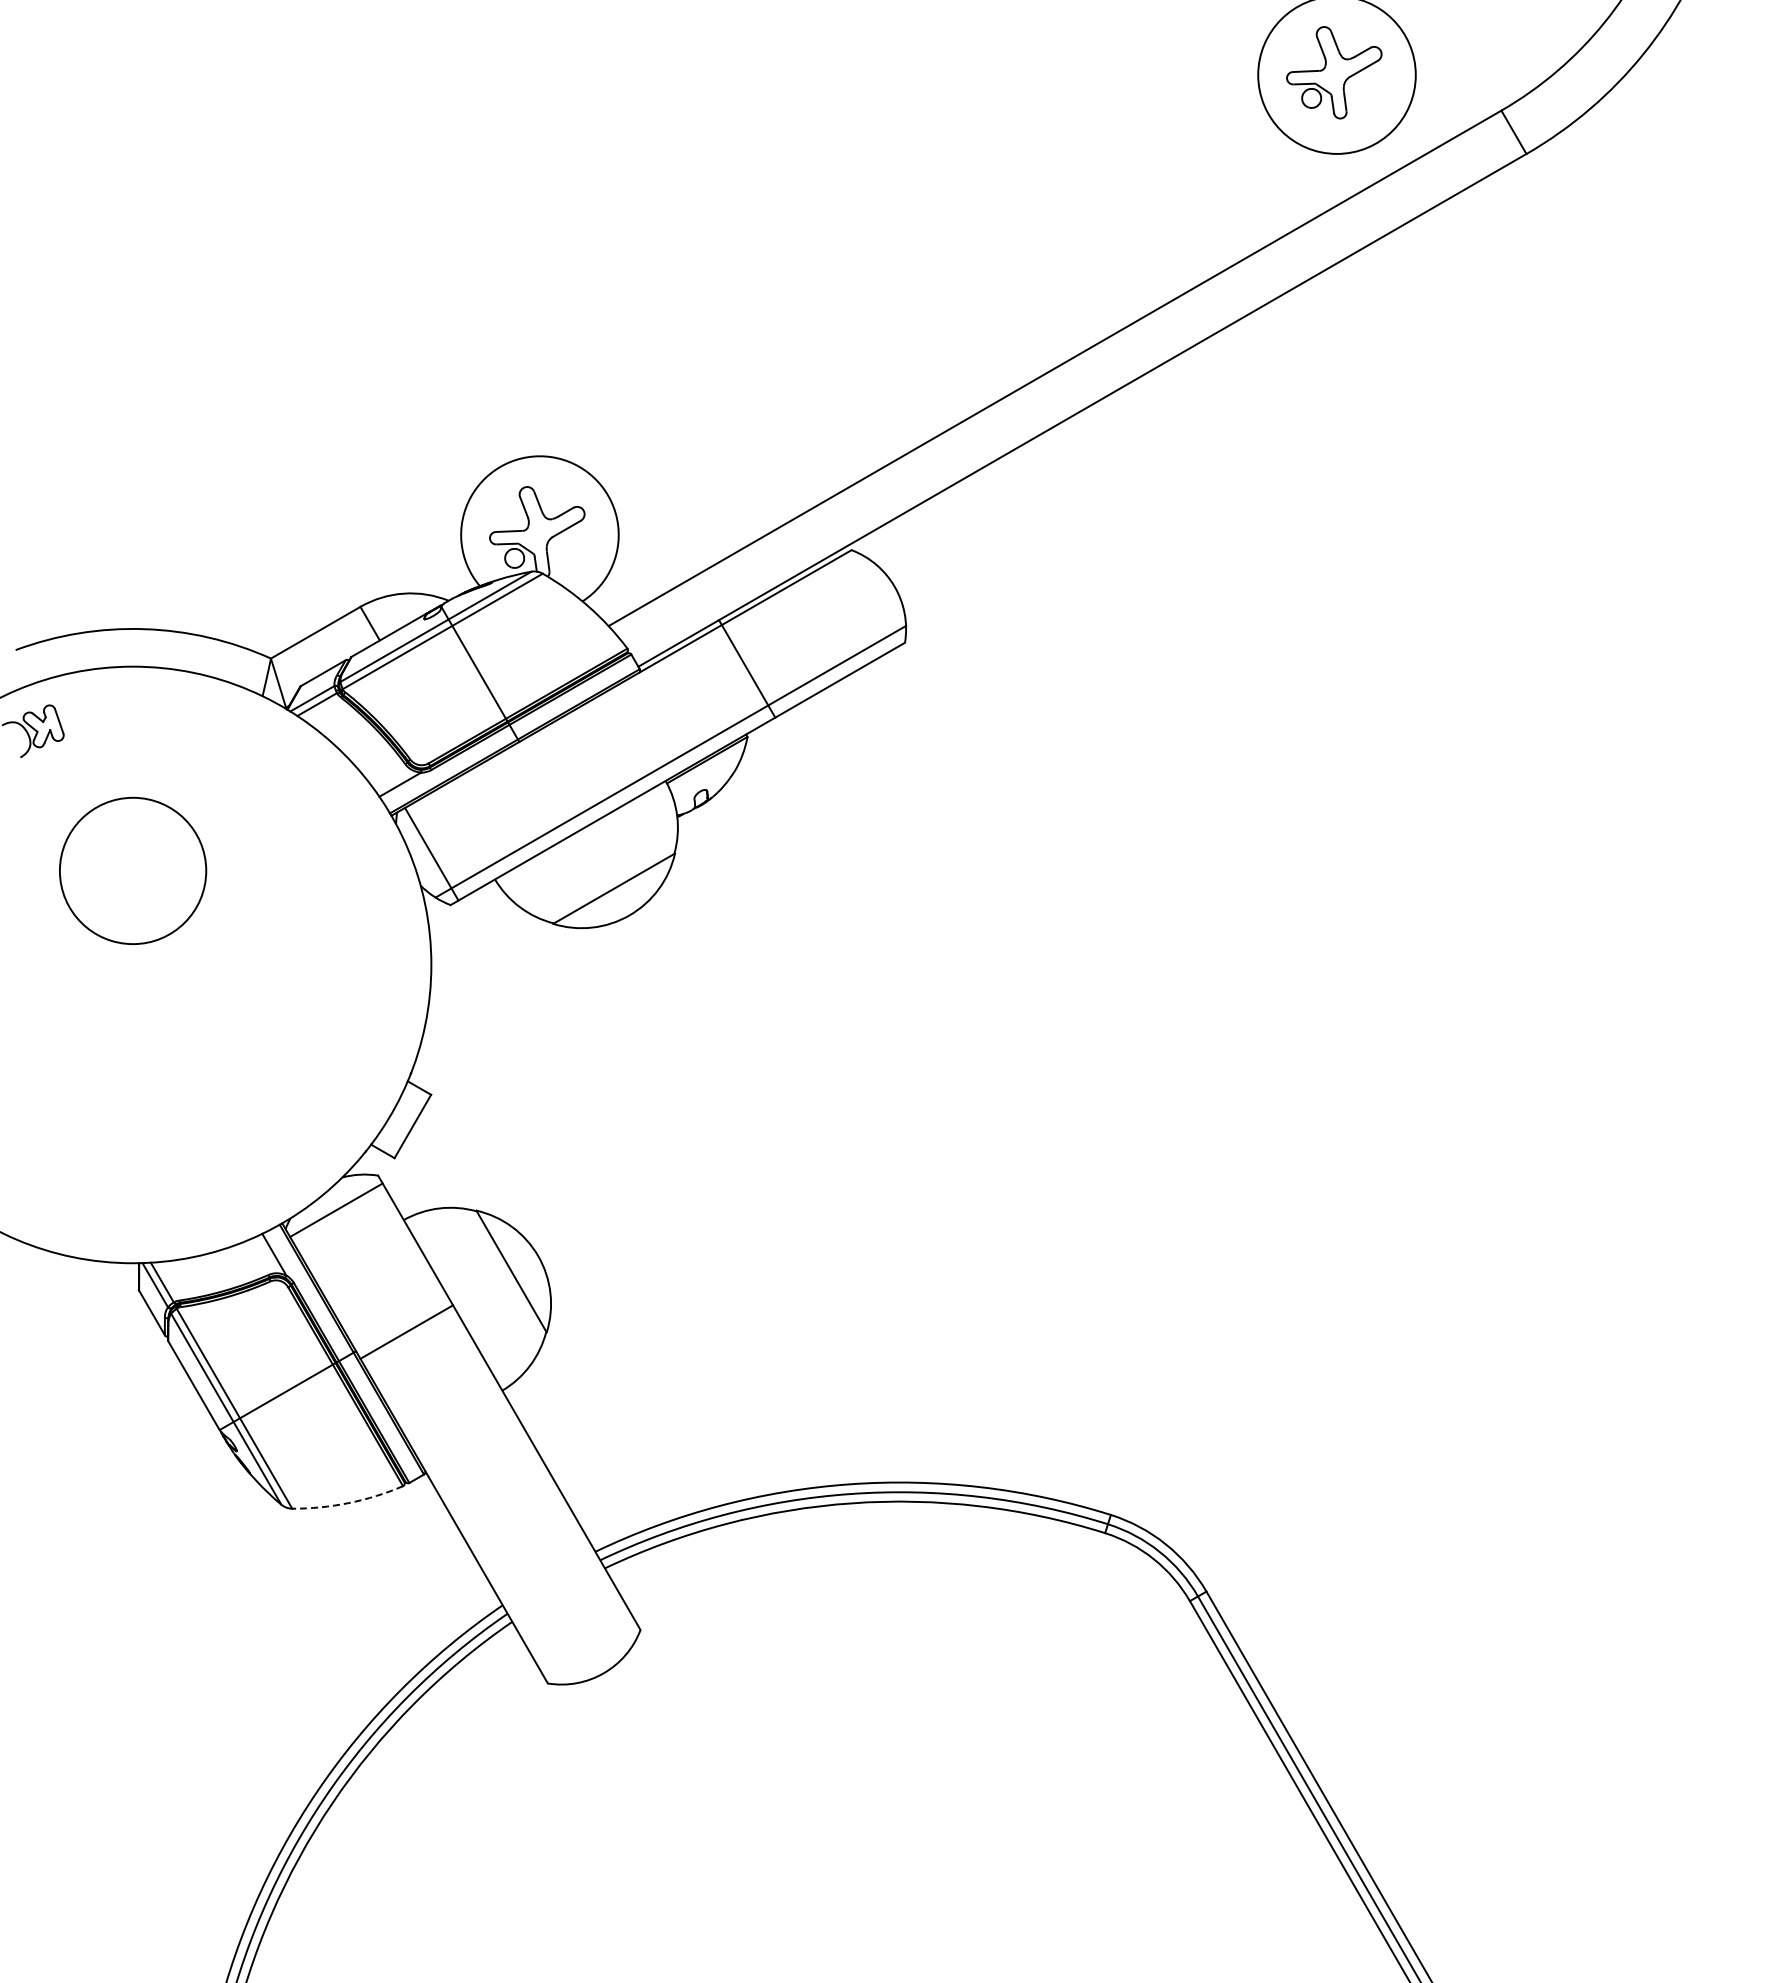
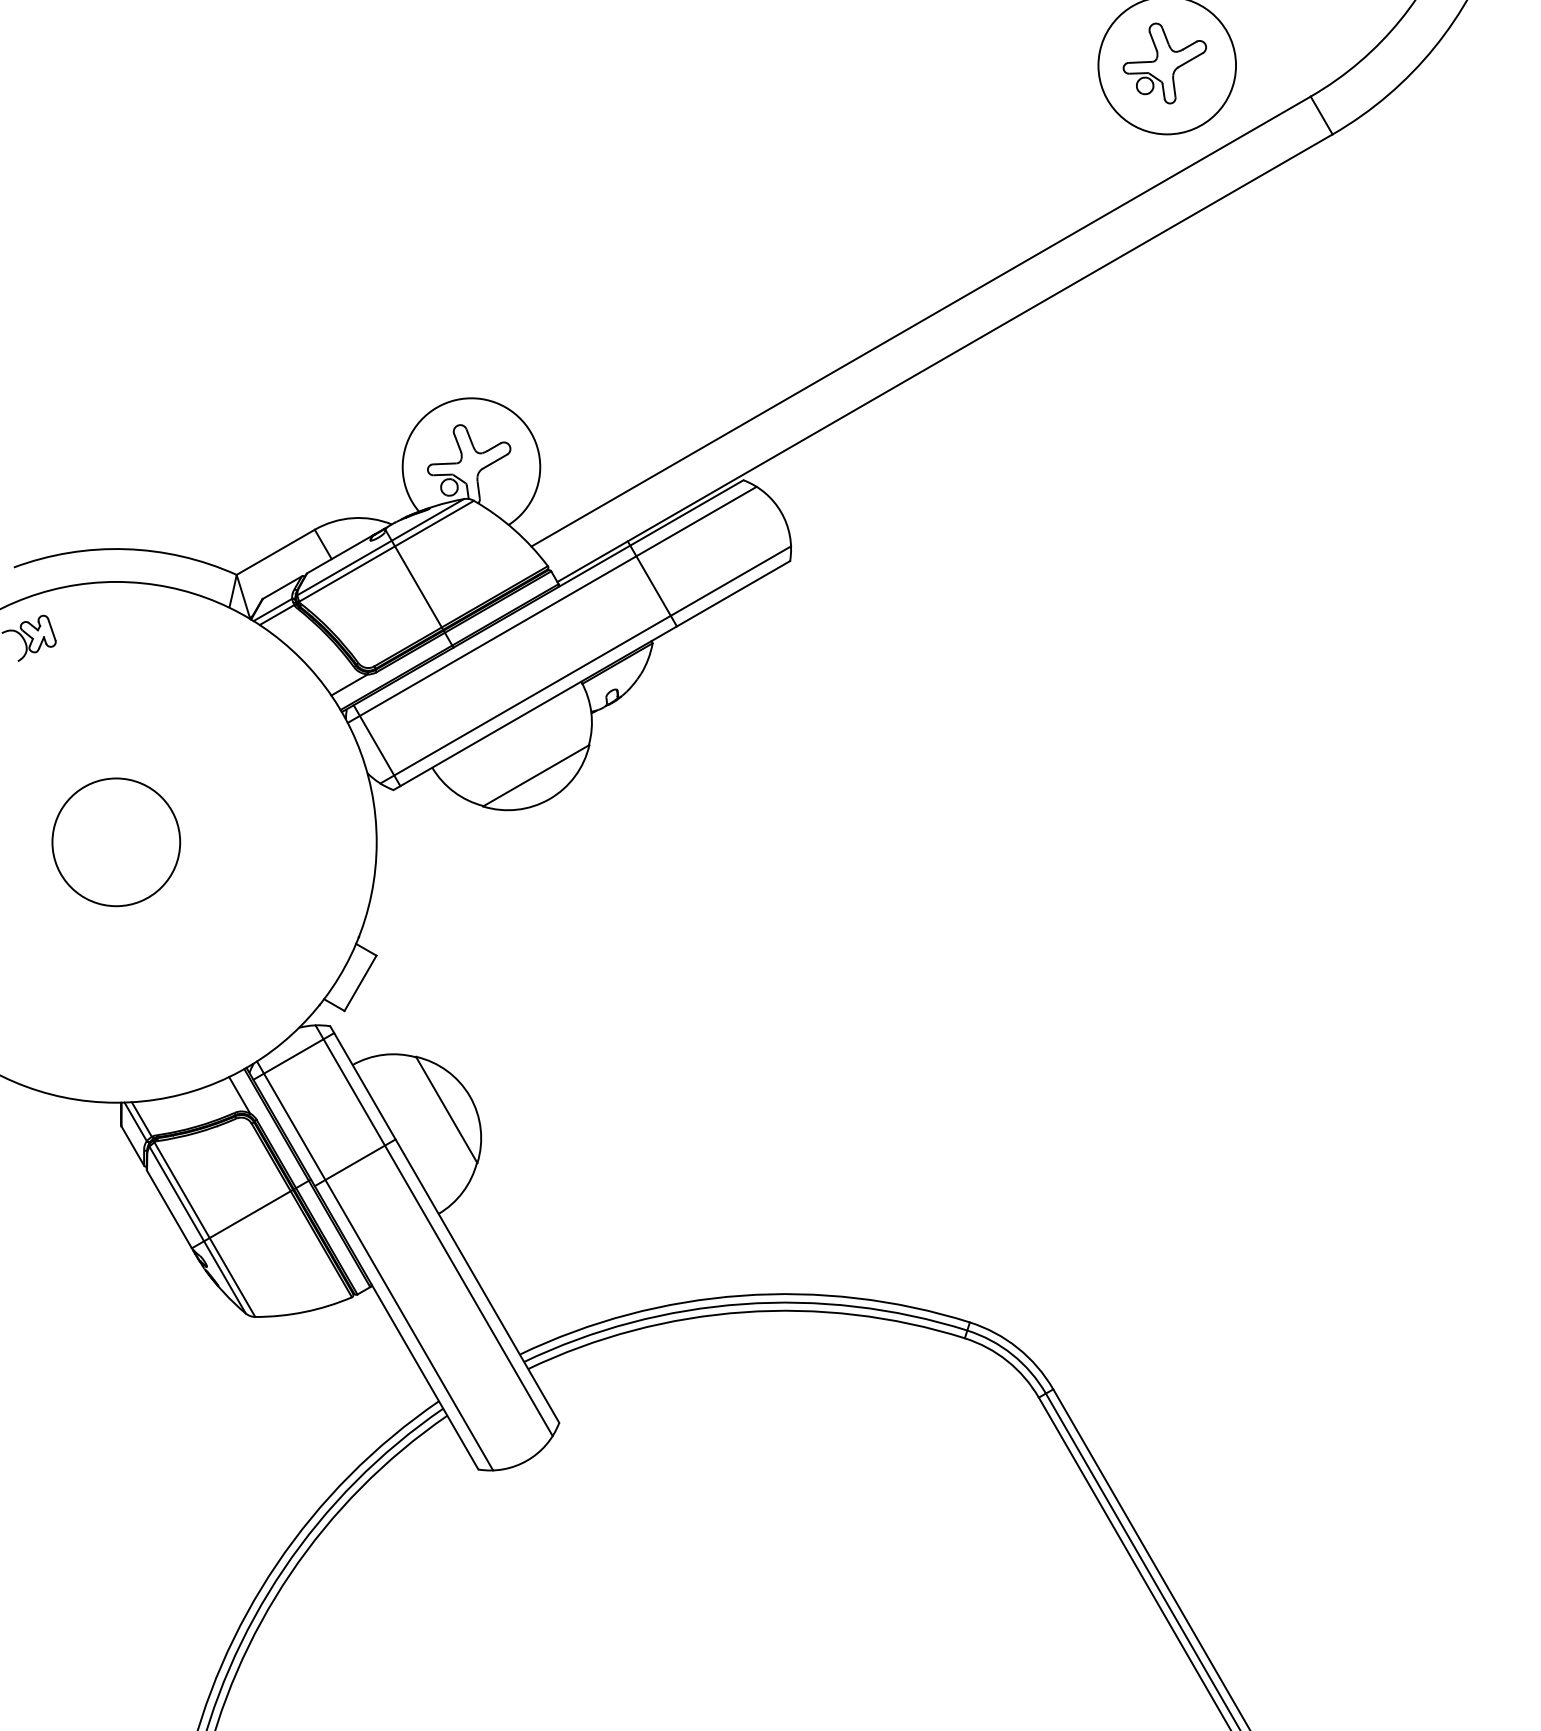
line: (632, 692) -> (552, 604), added
circle: (133, 870) -> (116, 841), moved
line: (496, 1409) -> (433, 1230), added
line: (429, 1449) -> (375, 1265), added
arc: (348, 1503) -> (304, 1312), dashed -> solid

